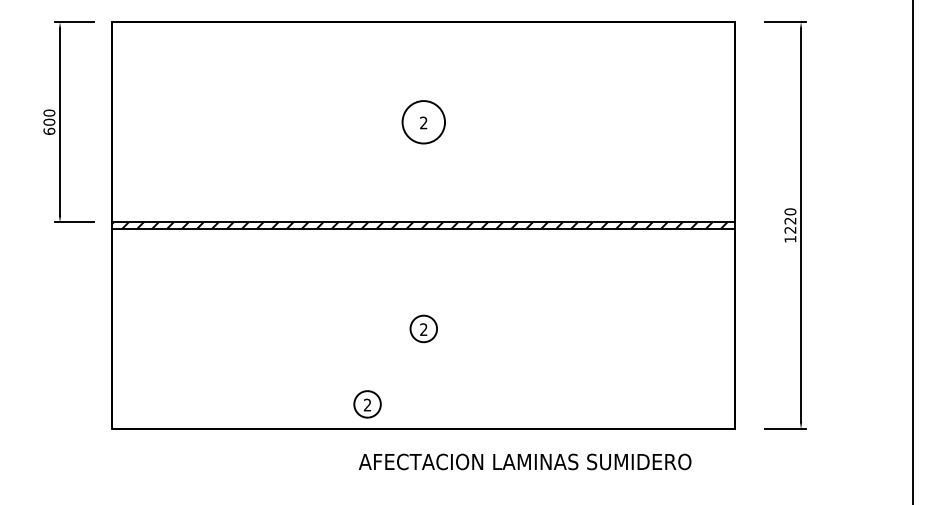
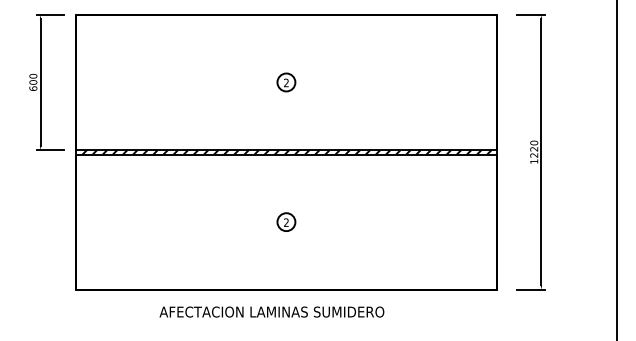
circle: (423, 122) -> (286, 82), size x0.62
part: (367, 403) -> (248, 272), removed
text: (524, 461) -> (271, 311), moved

